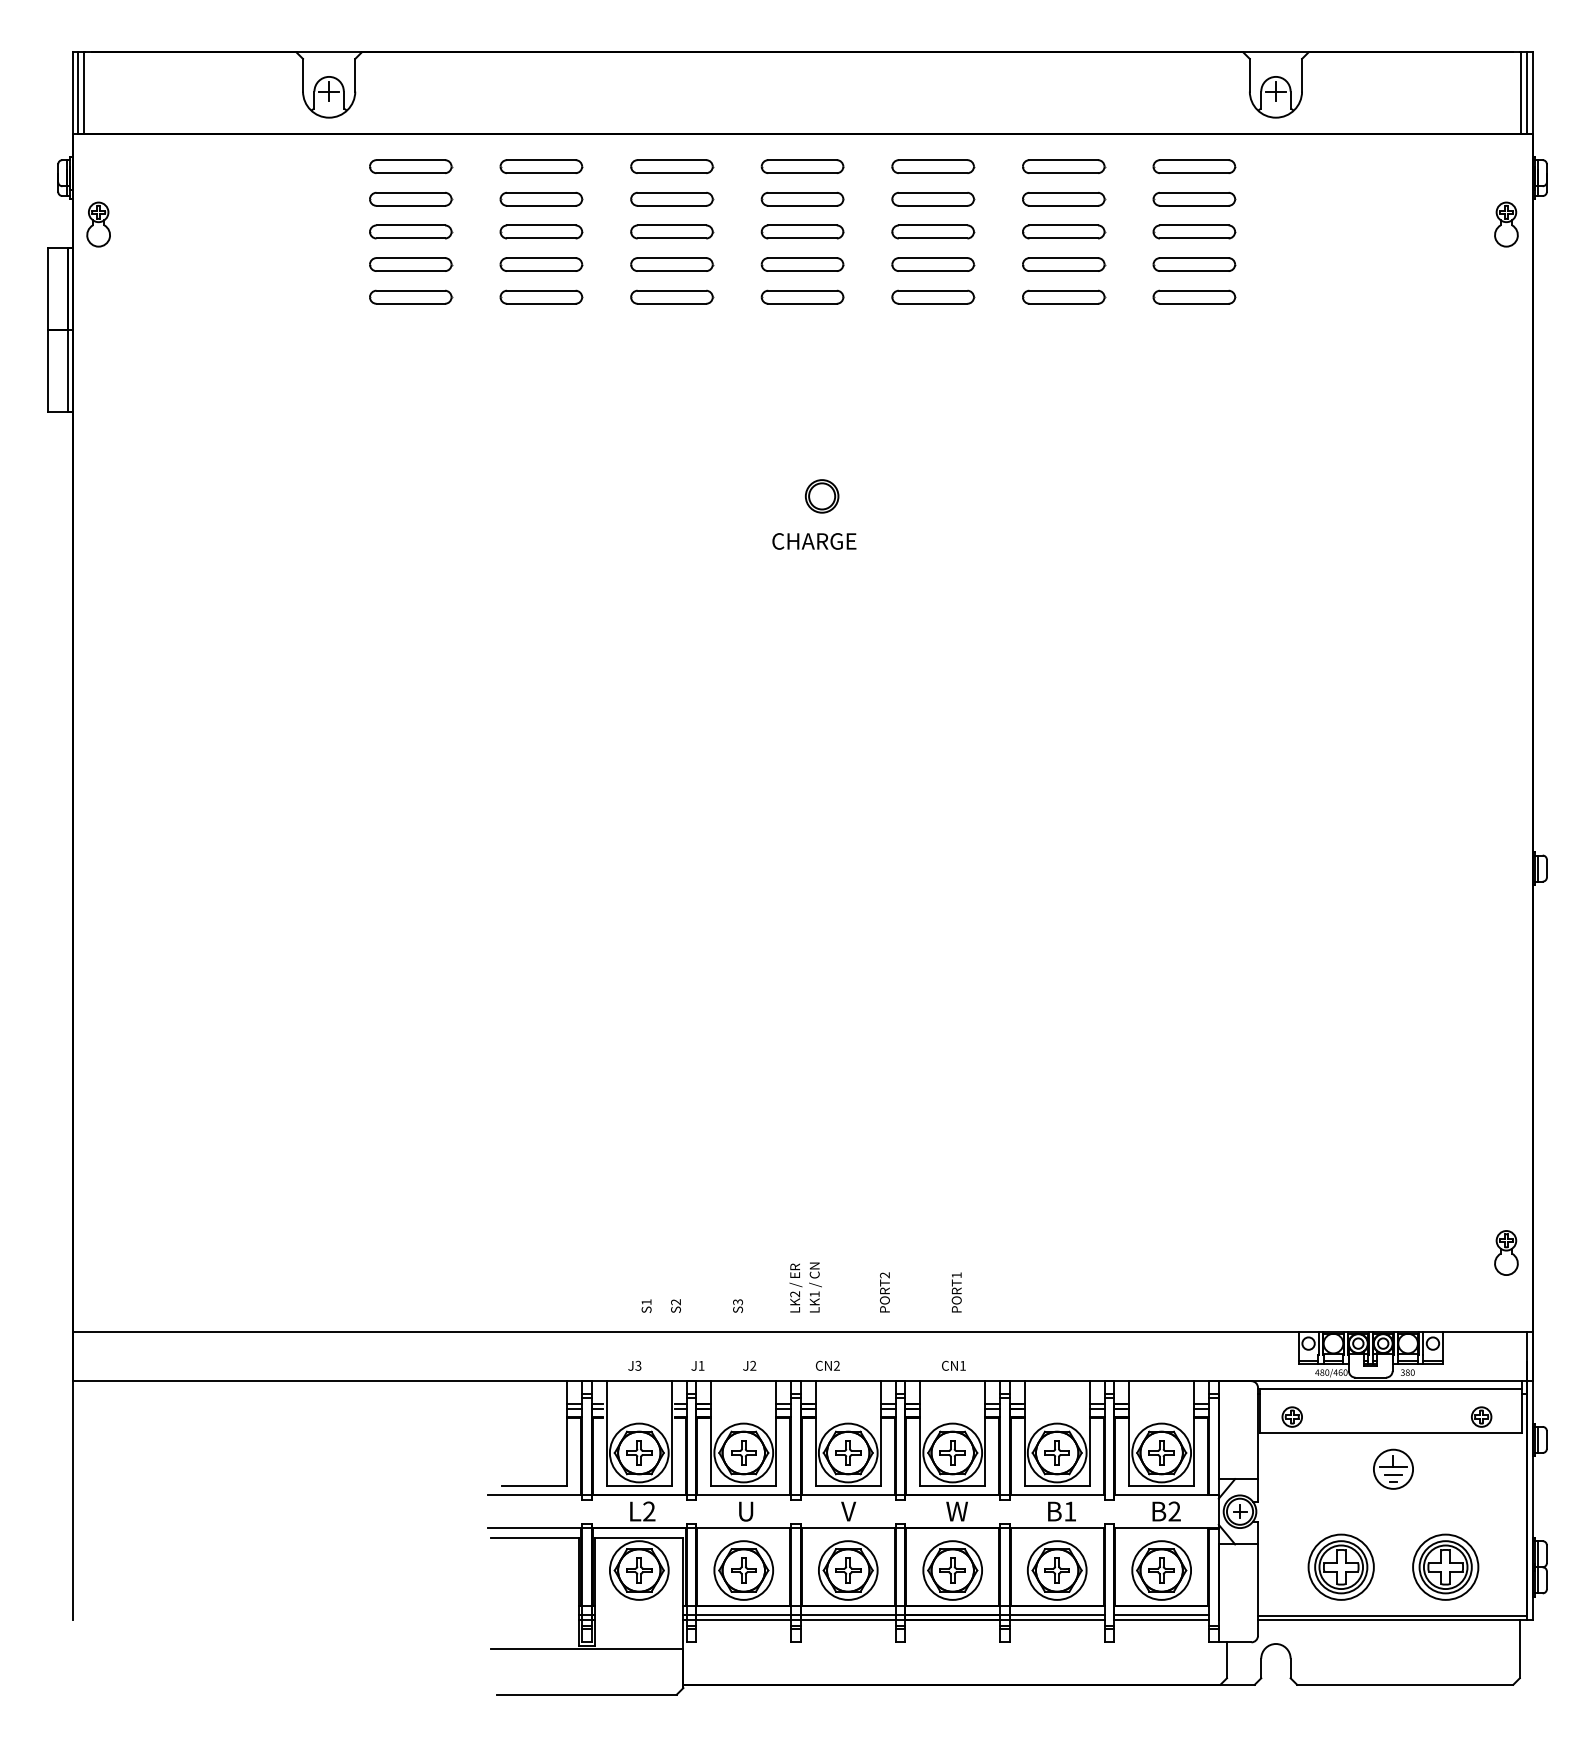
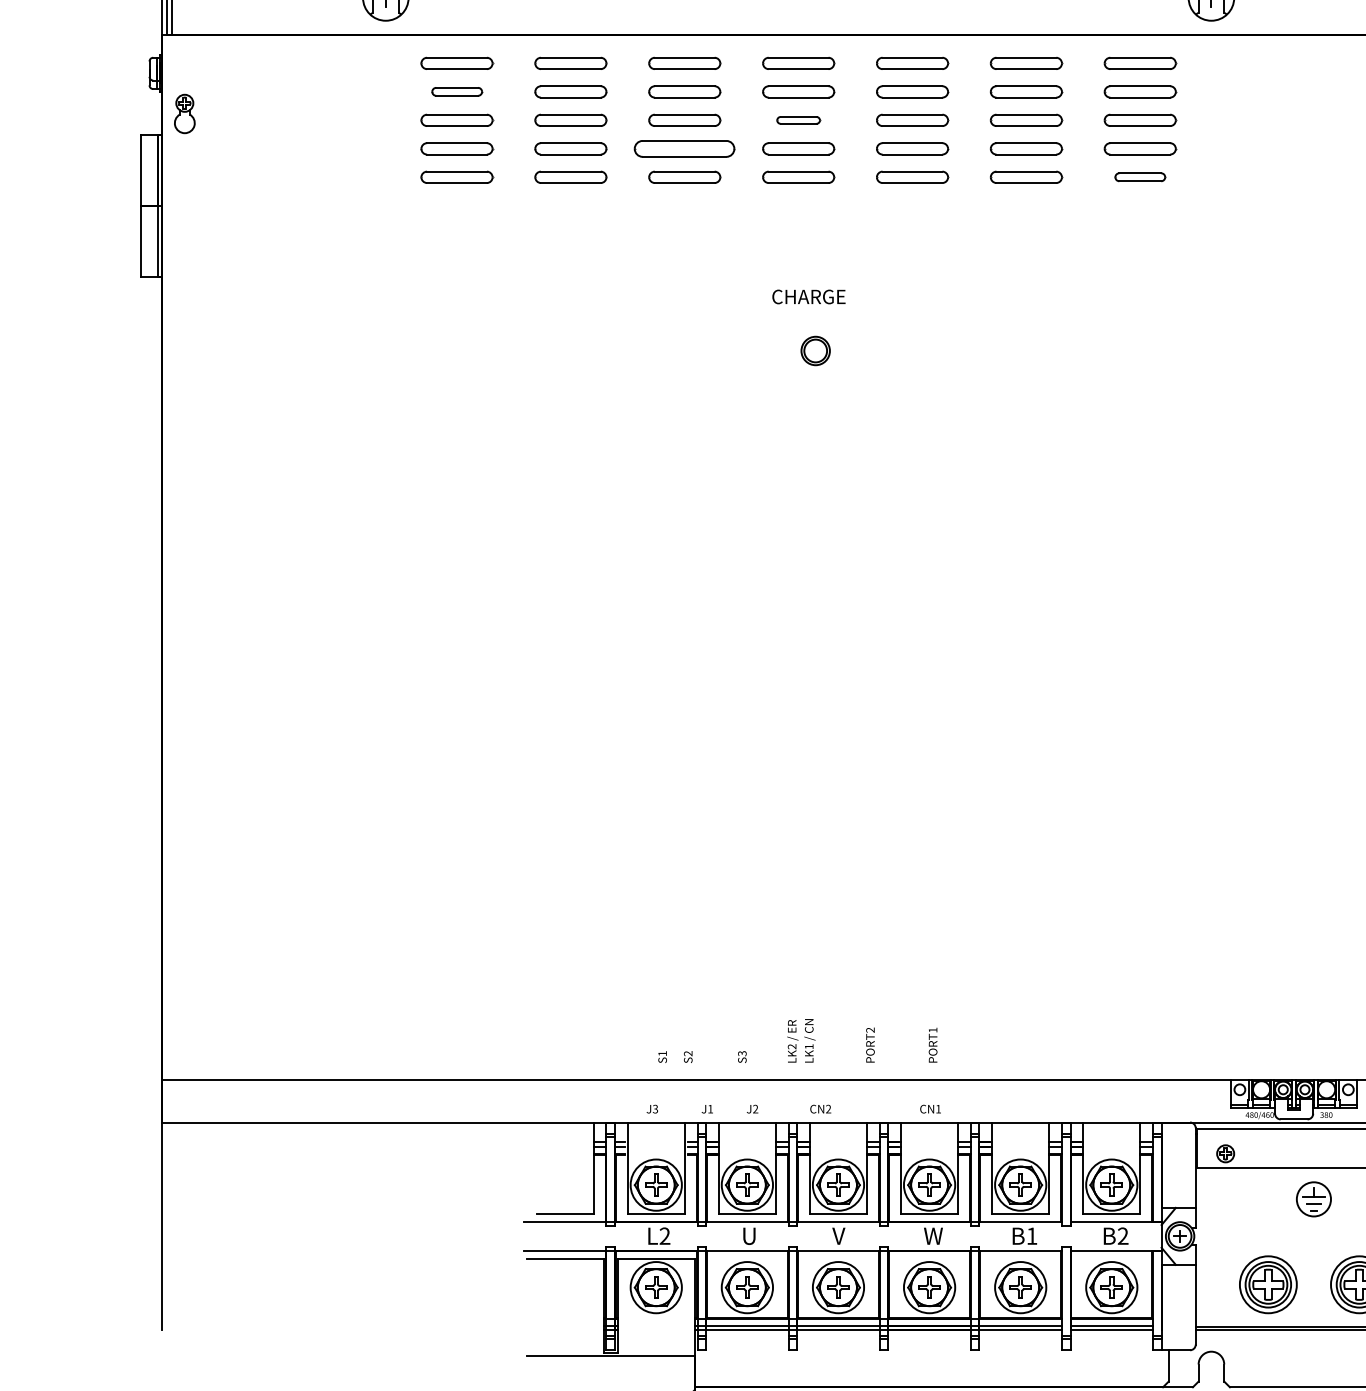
part: (411, 198) -> (457, 91), size x0.7
part: (802, 231) -> (798, 119), size x0.6
part: (672, 264) -> (685, 148), size x1.4
part: (1194, 296) -> (1140, 176), size x0.7
text: (814, 541) -> (809, 297), moved

